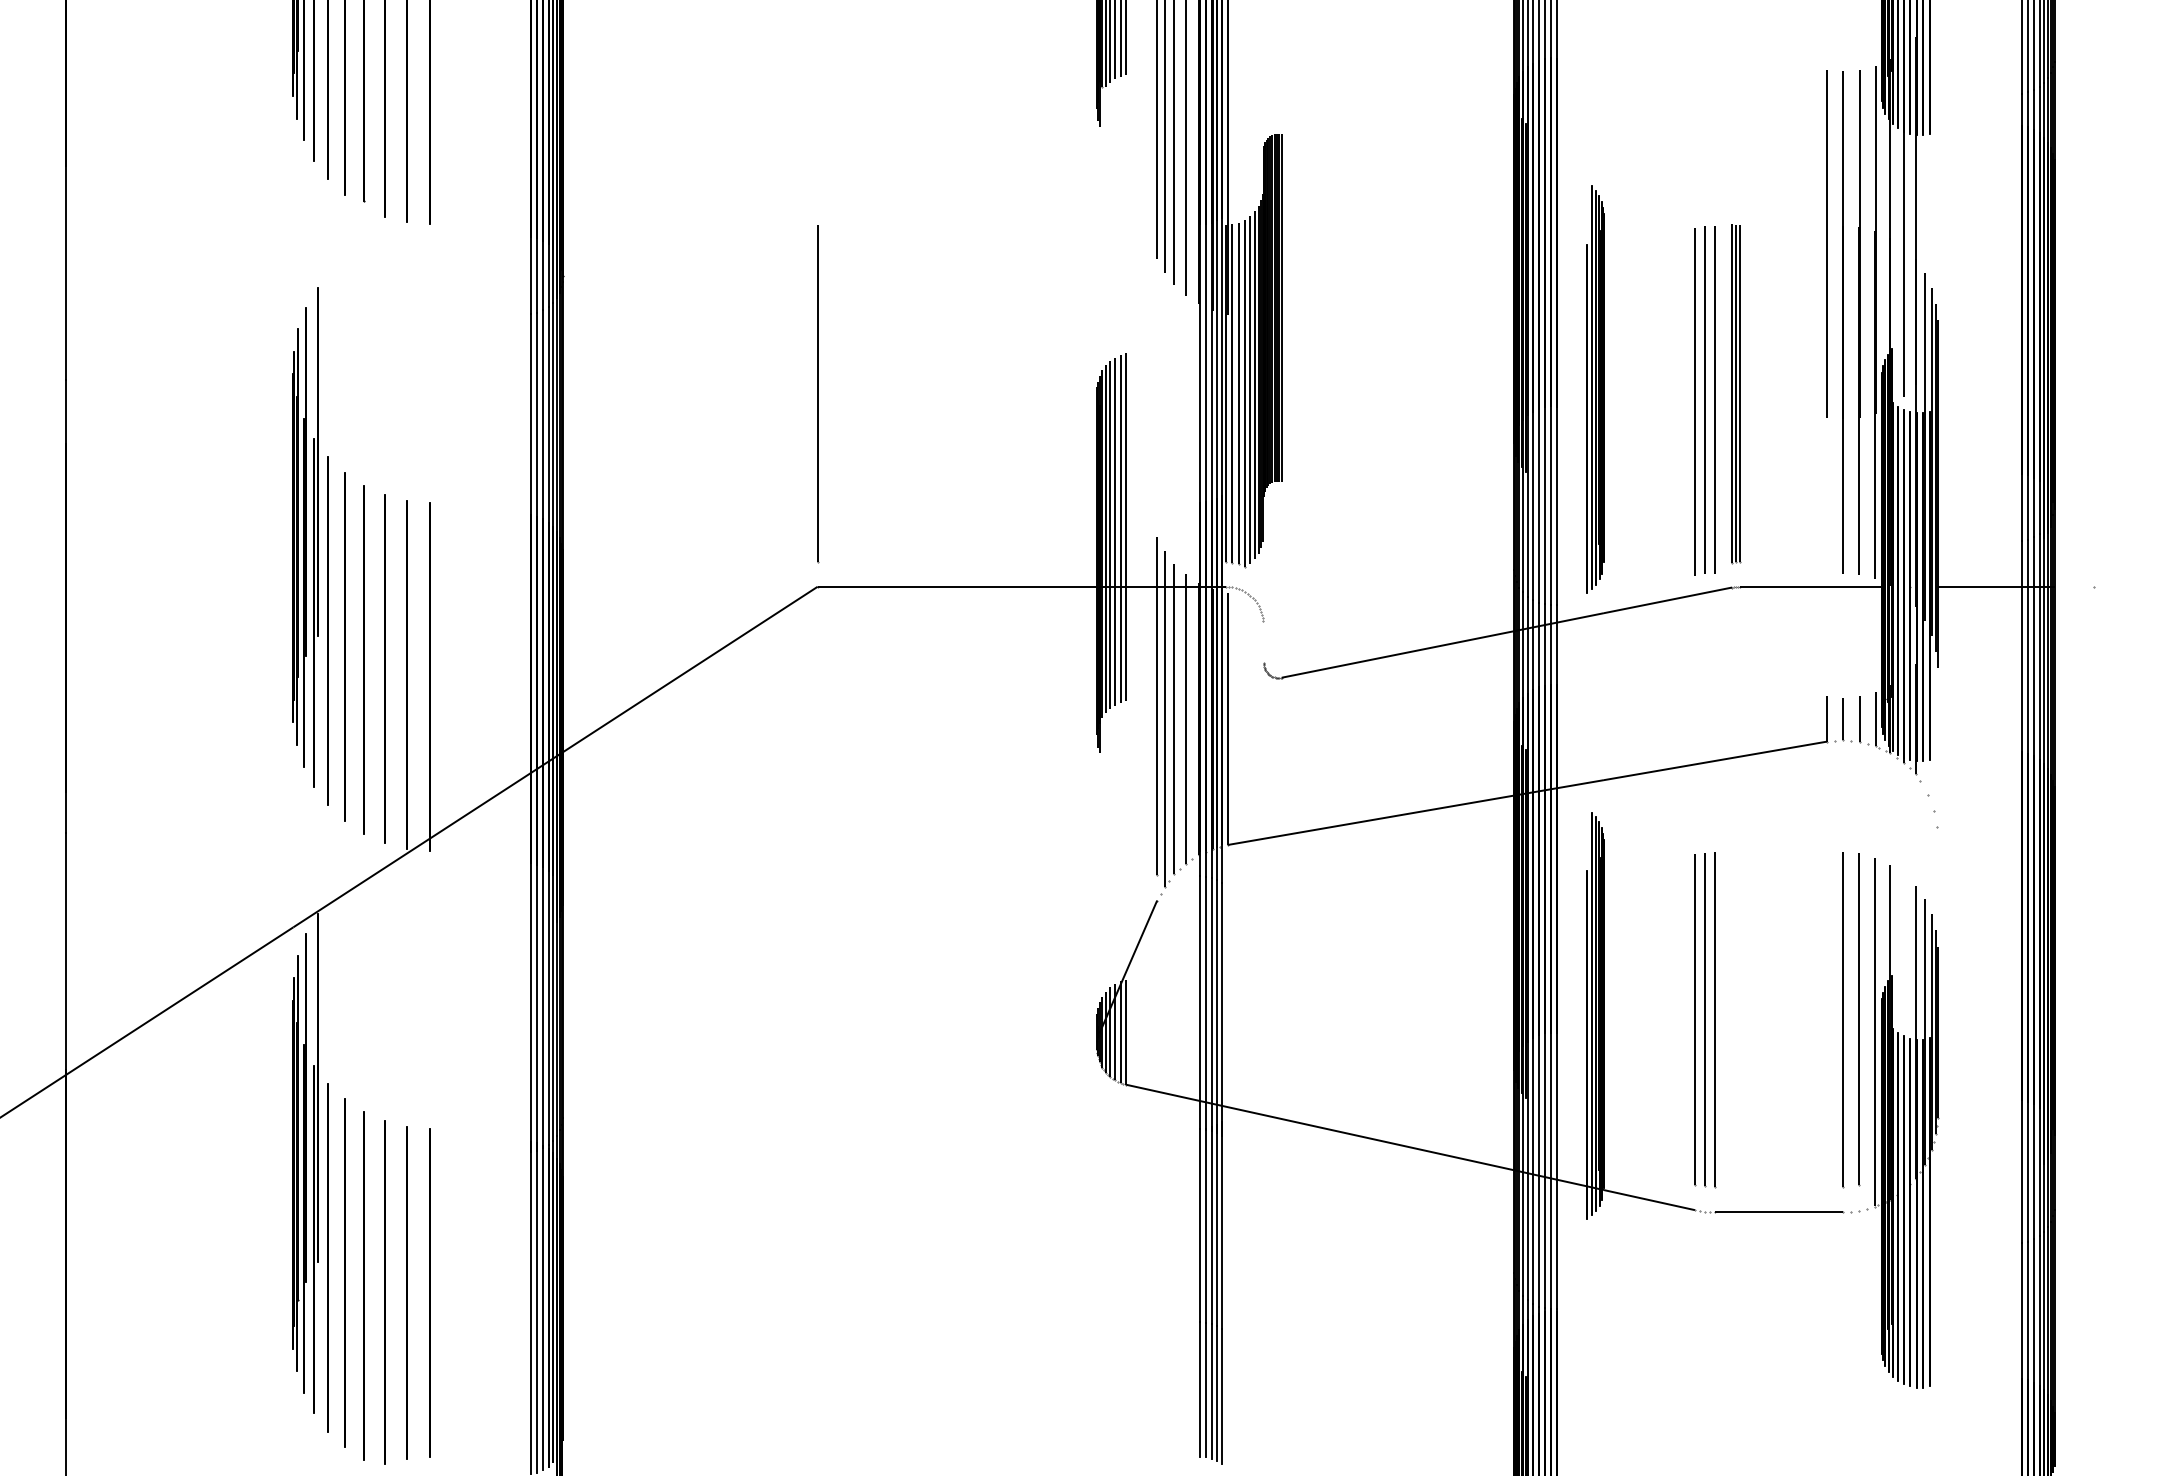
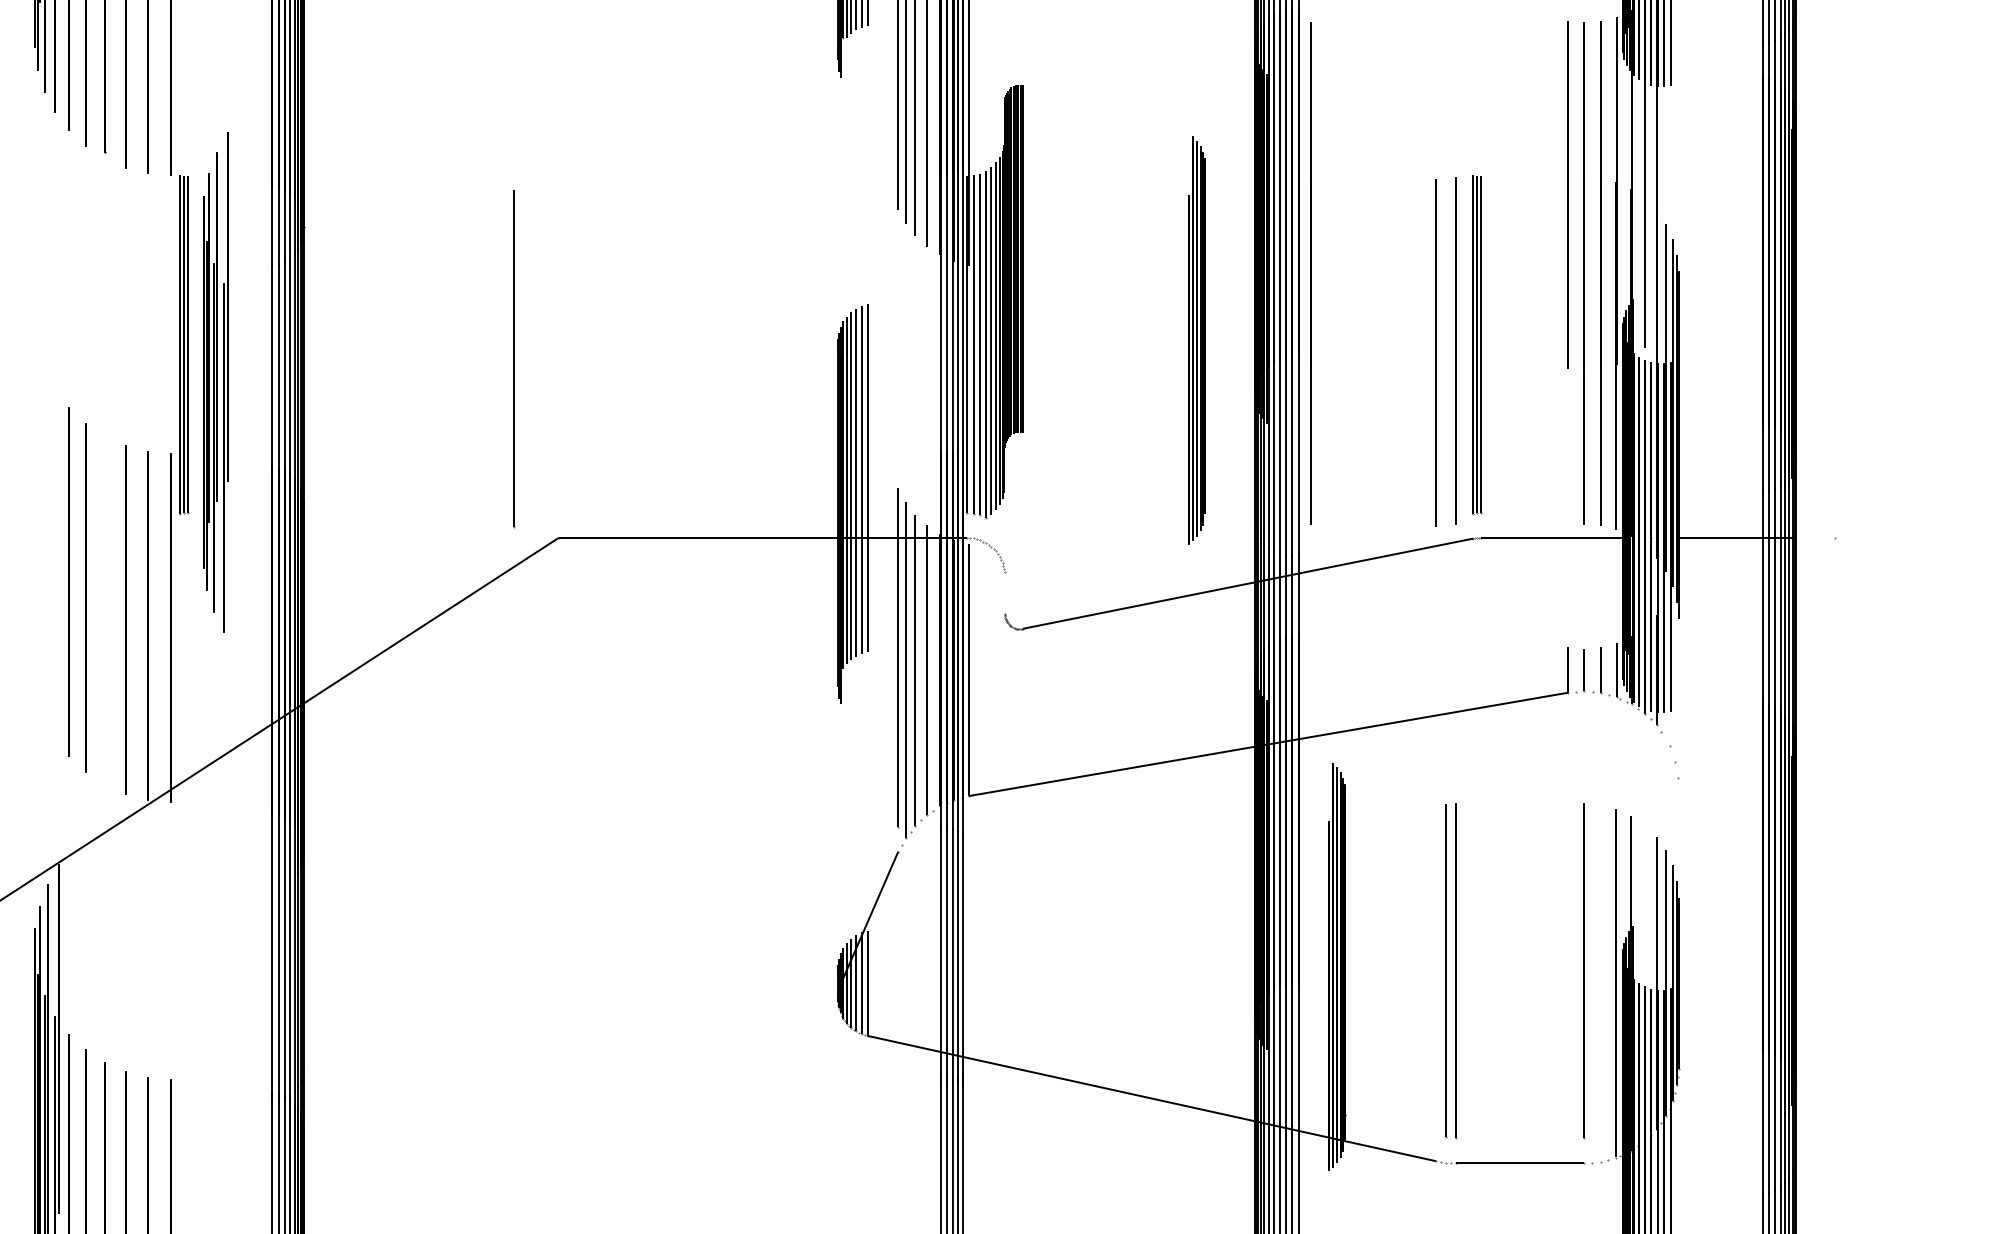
line: (1569, 322) -> (1310, 273), added
part: (1595, 389) -> (1196, 340), moved
part: (443, 394) -> (184, 345), added
line: (818, 394) -> (514, 359), moved
line: (1704, 399) -> (1445, 350), removed
part: (305, 537) -> (215, 382), moved
line: (363, 659) -> (104, 610), removed
line: (1859, 1019) -> (1600, 970), removed
line: (1695, 1020) -> (1436, 971), removed

